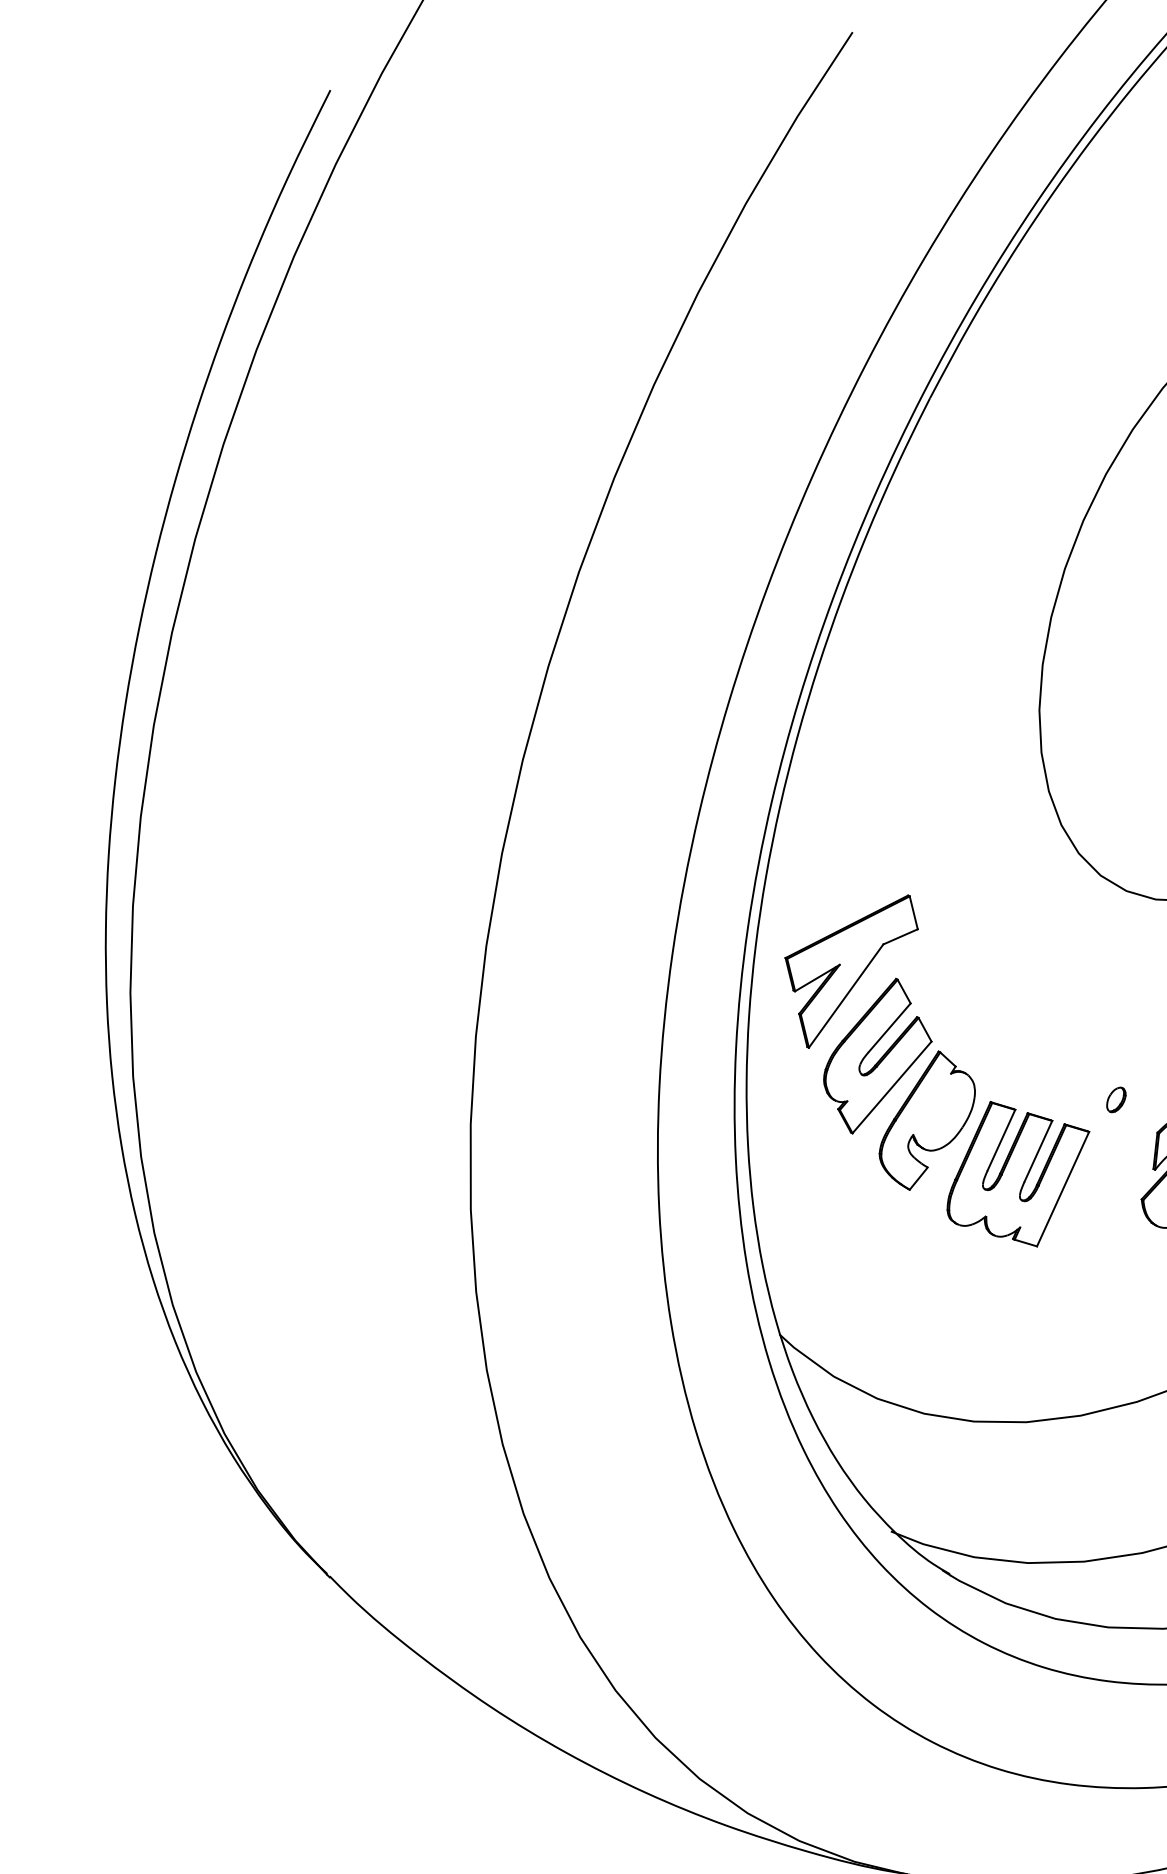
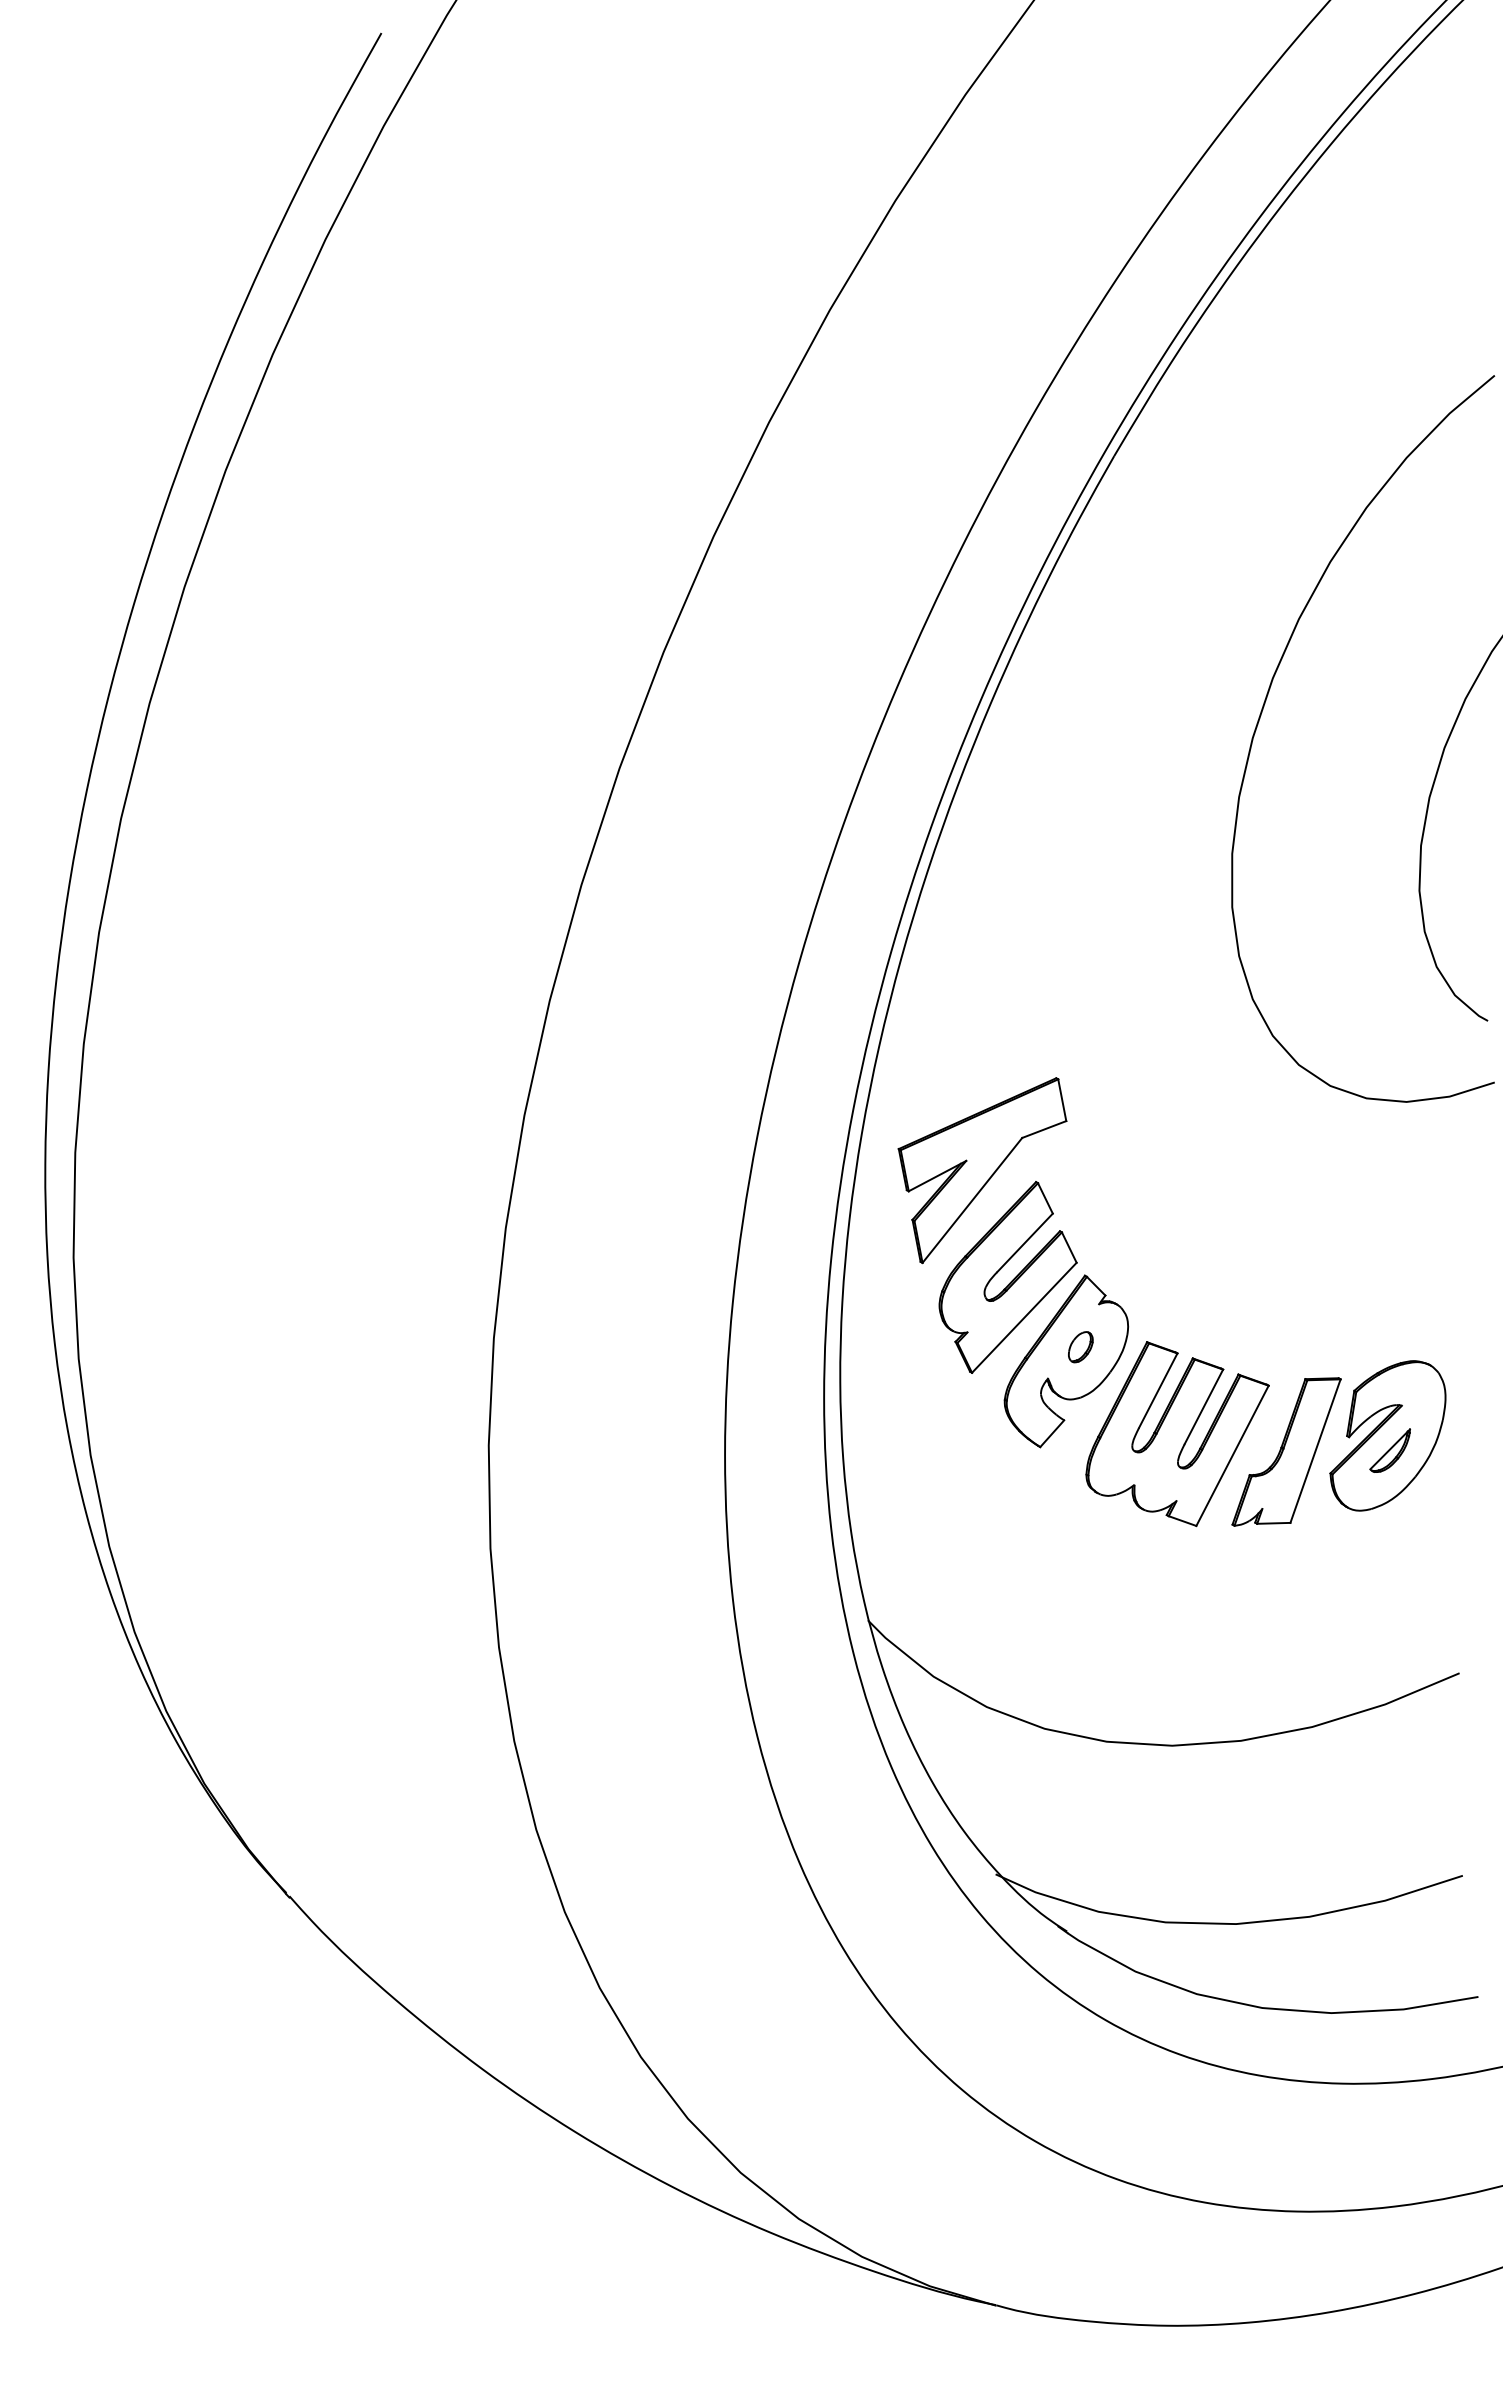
part: (1116, 1100) -> (1080, 1347), moved
part: (1105, 1183) -> (1286, 1451), added

